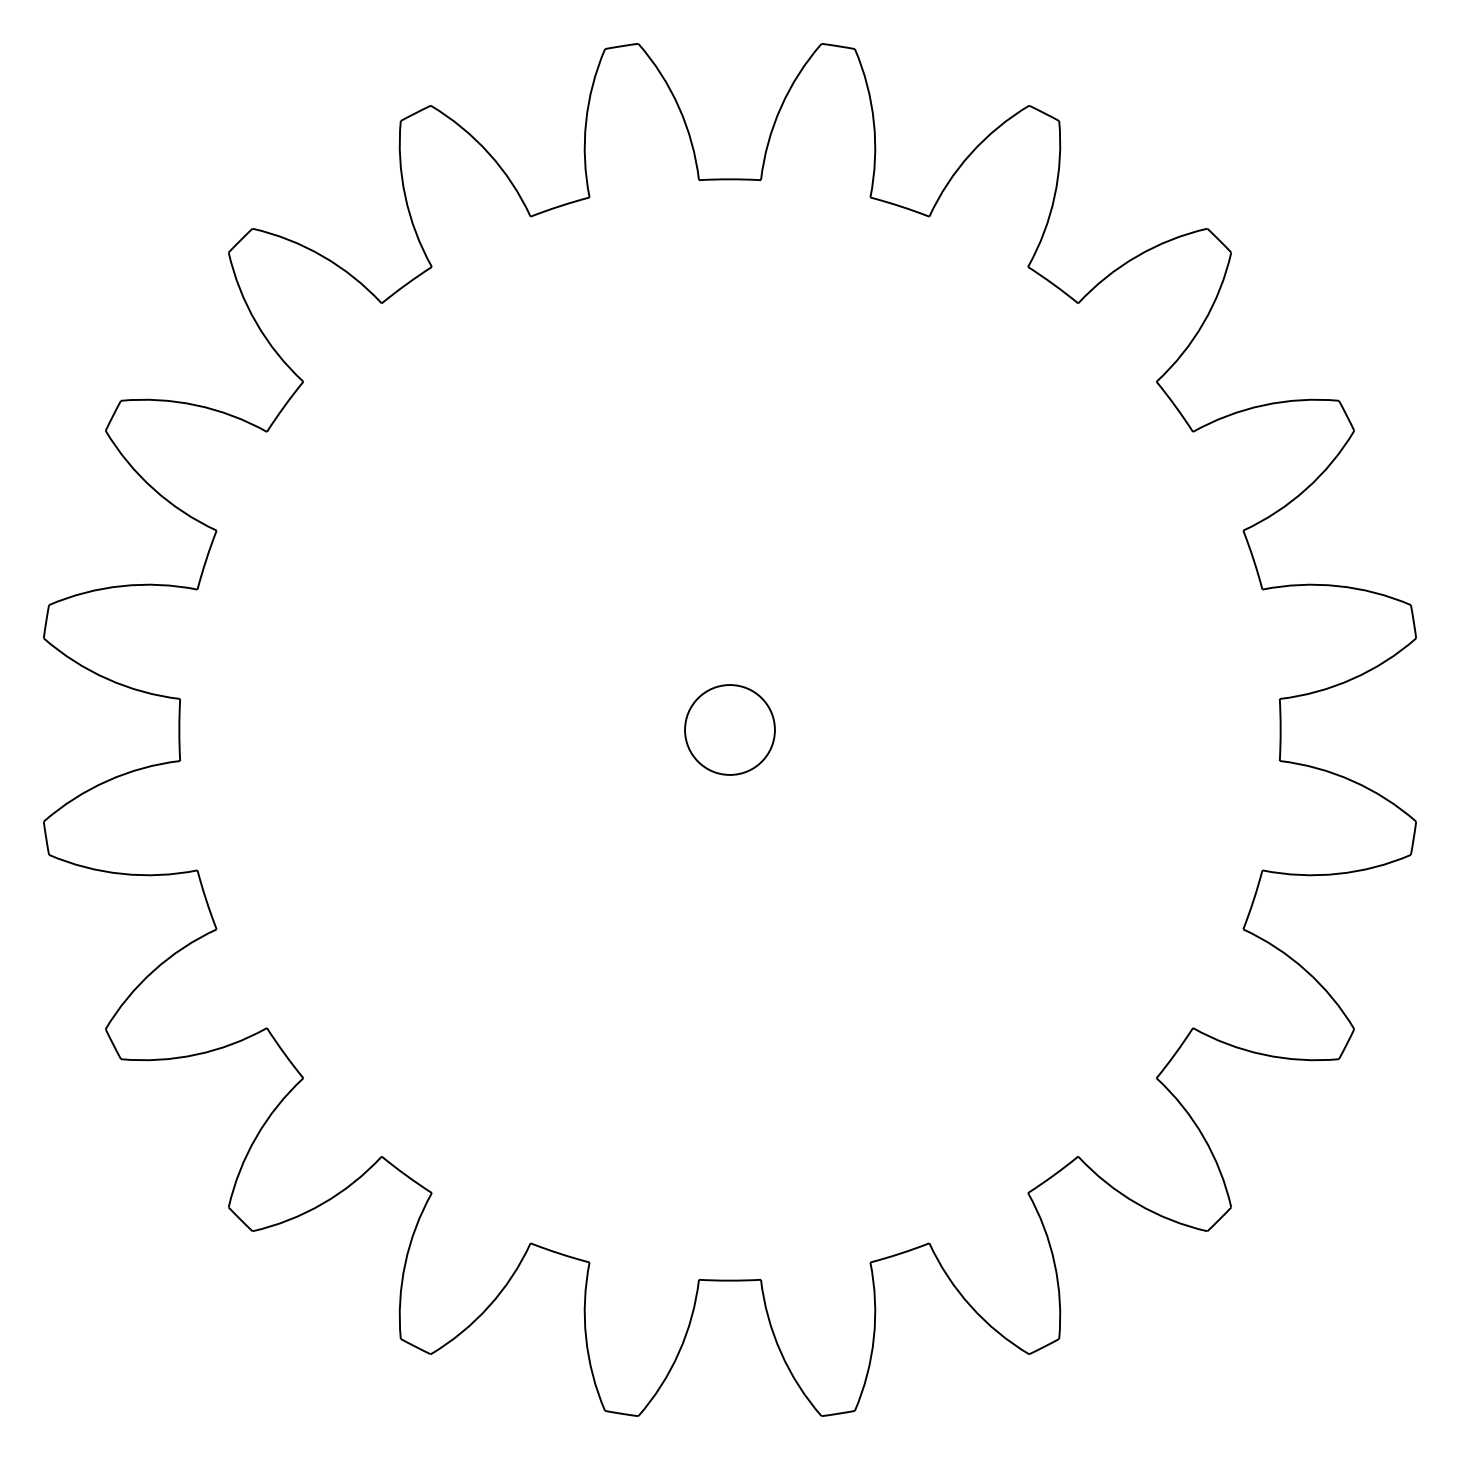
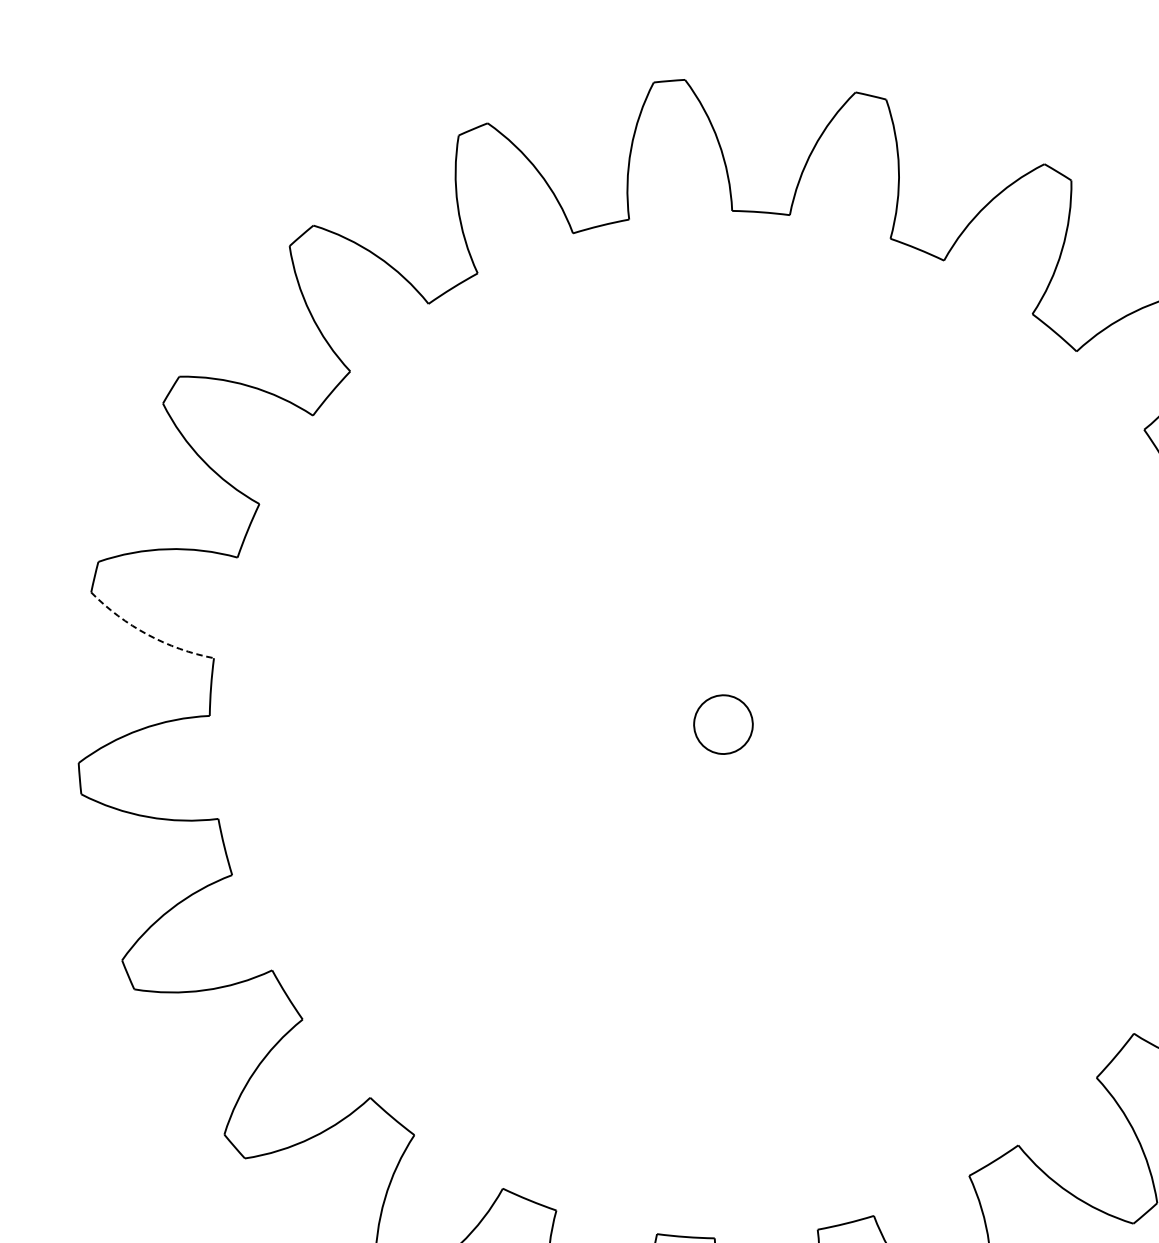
arc: (107, 679) -> (147, 635), solid -> dashed
circle: (729, 729) -> (723, 724), size x0.7

